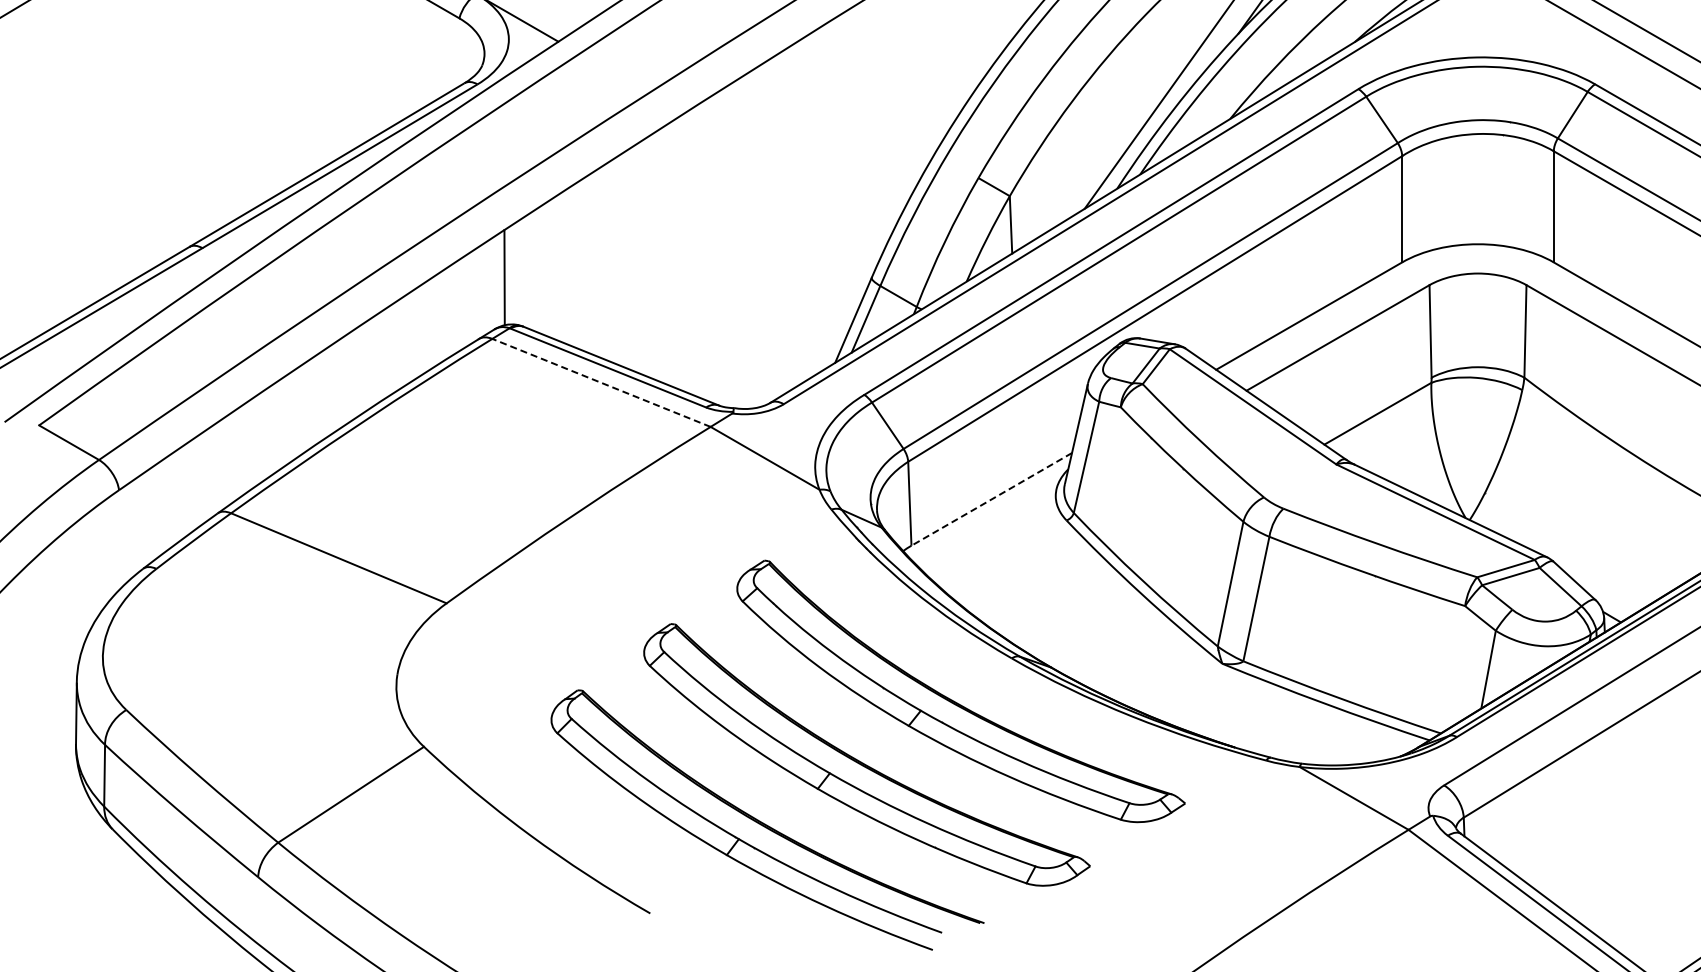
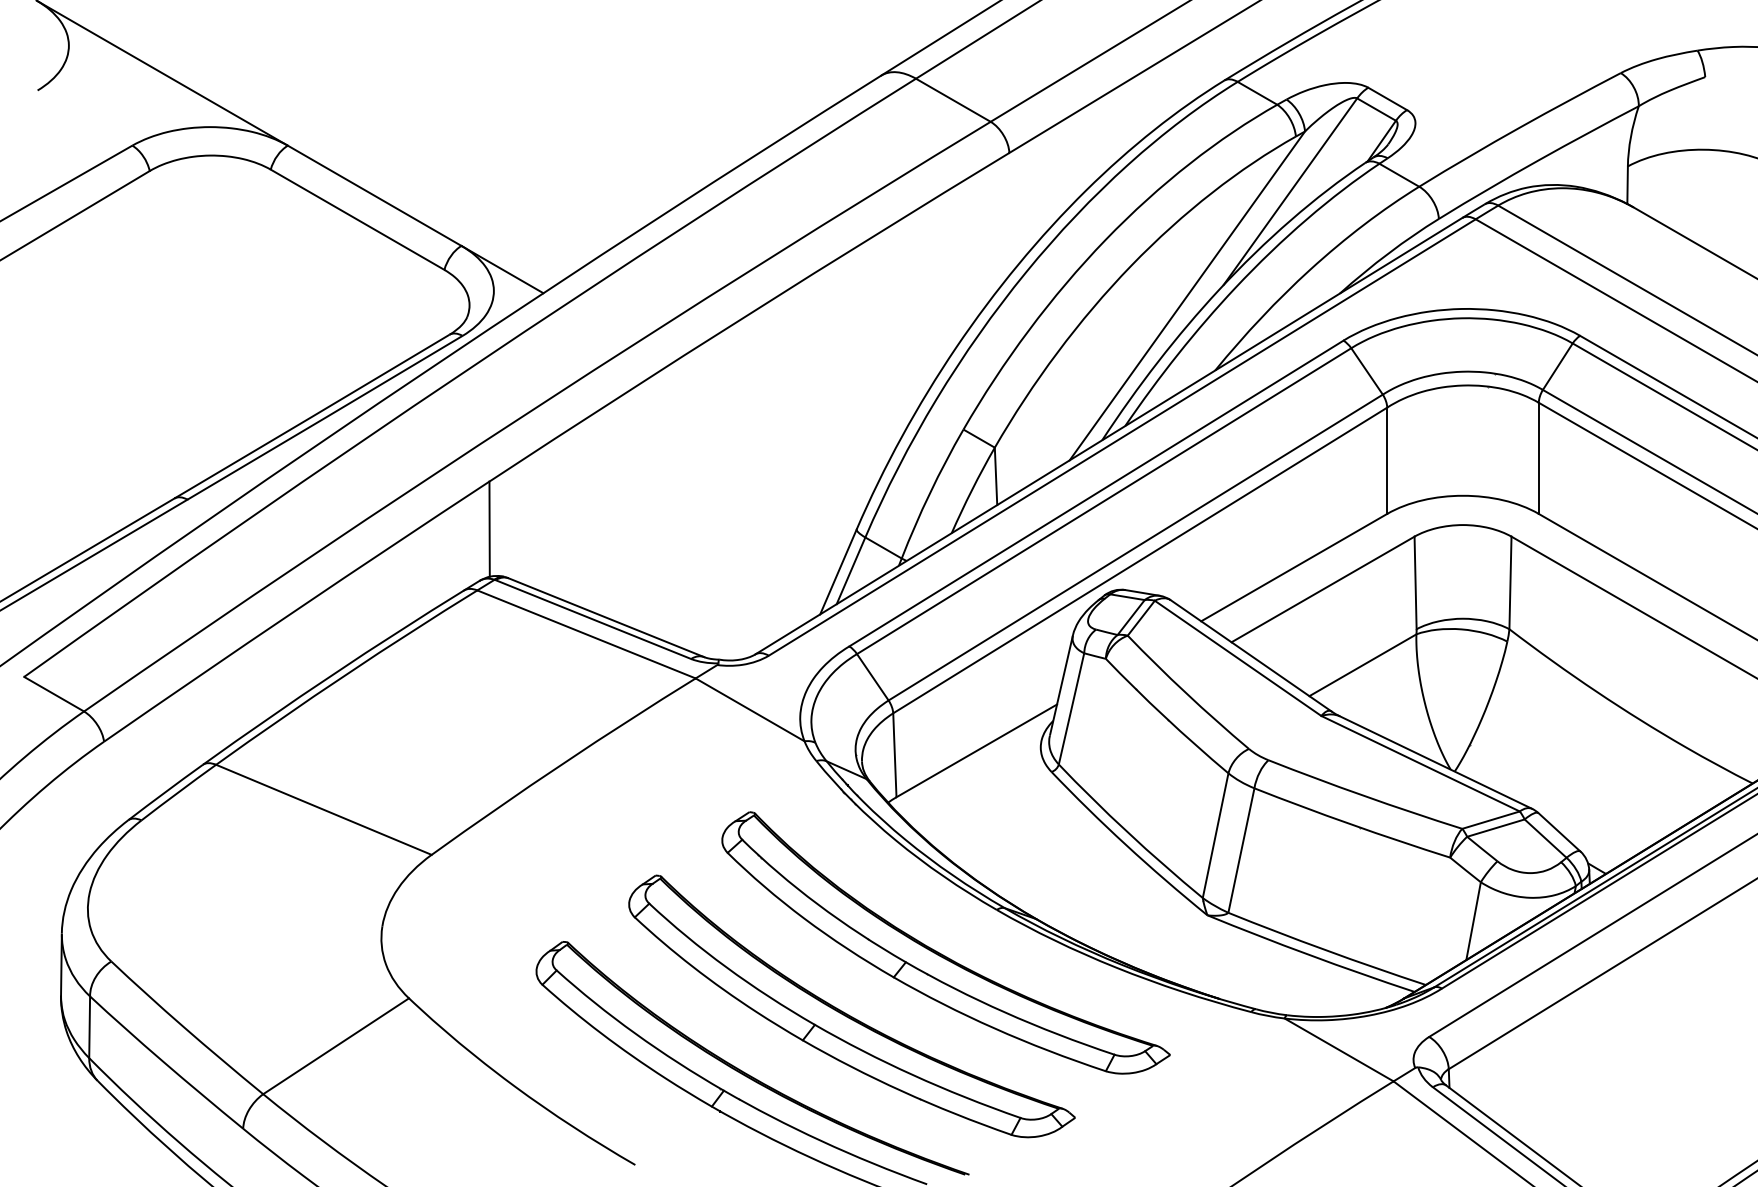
line: (601, 382) -> (586, 634), dashed -> solid
line: (991, 498) -> (976, 750), dashed -> solid

